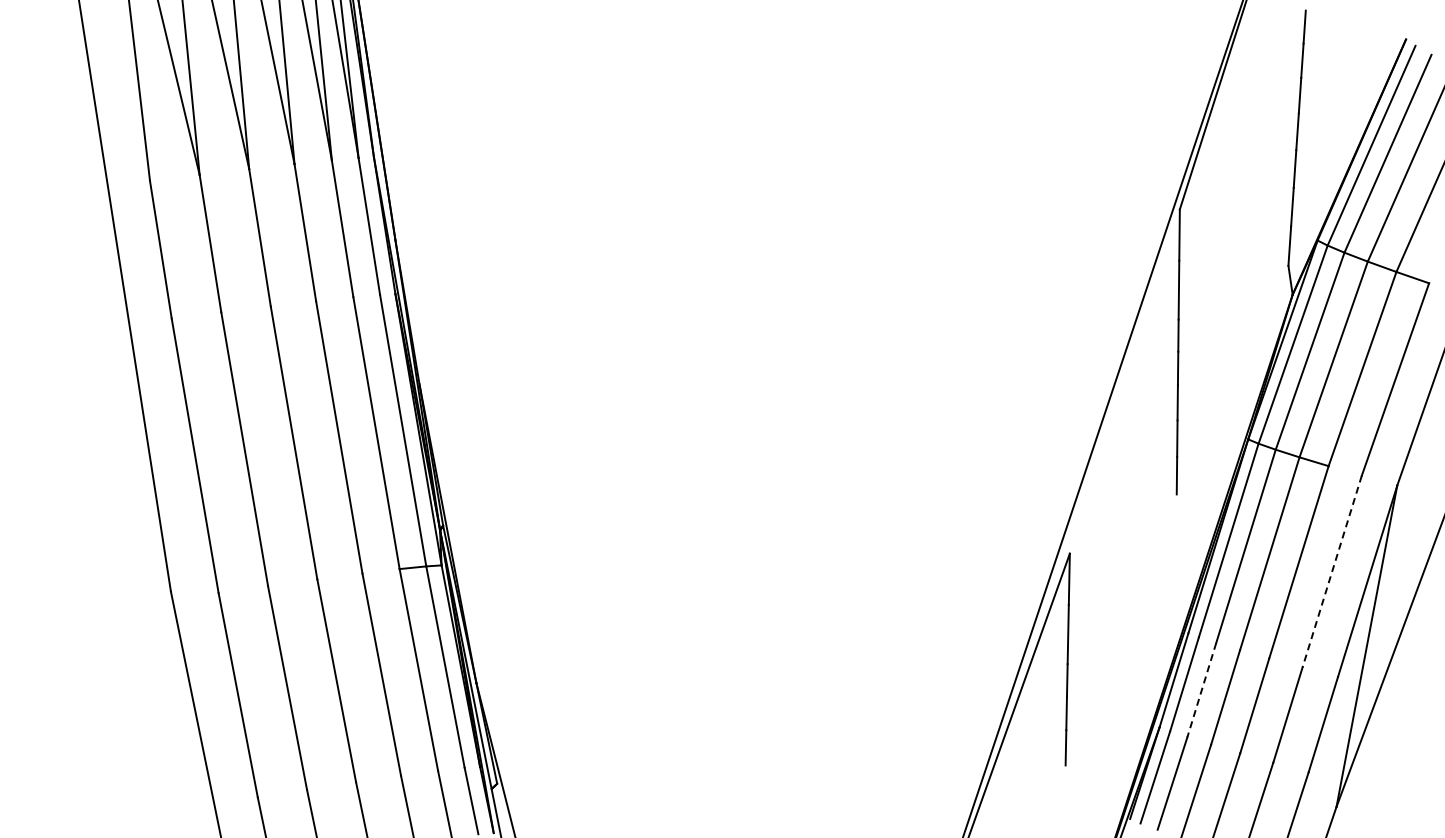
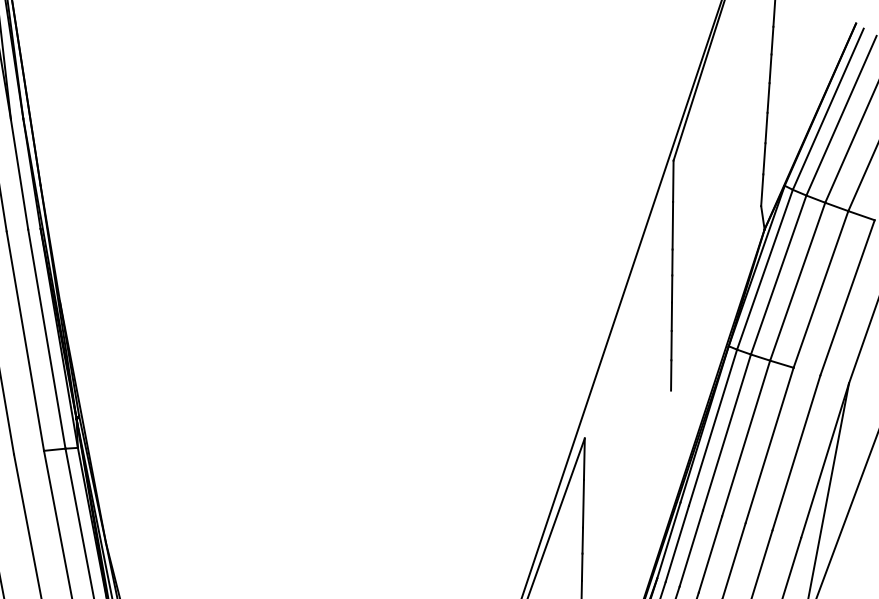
line: (1332, 572) -> (796, 453), dashed -> solid
line: (1201, 690) -> (691, 548), dashed -> solid

